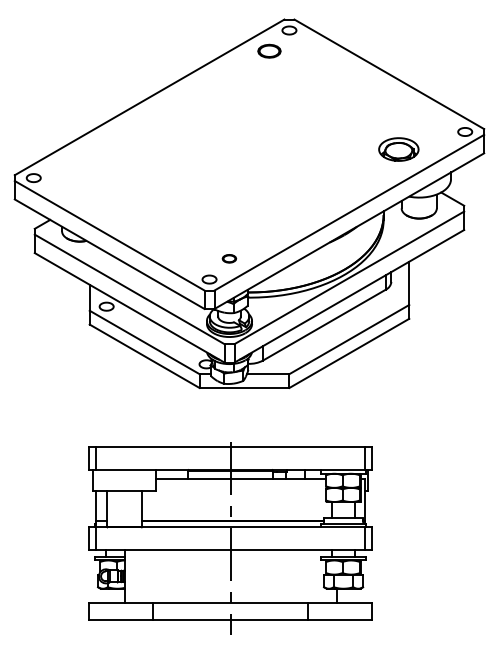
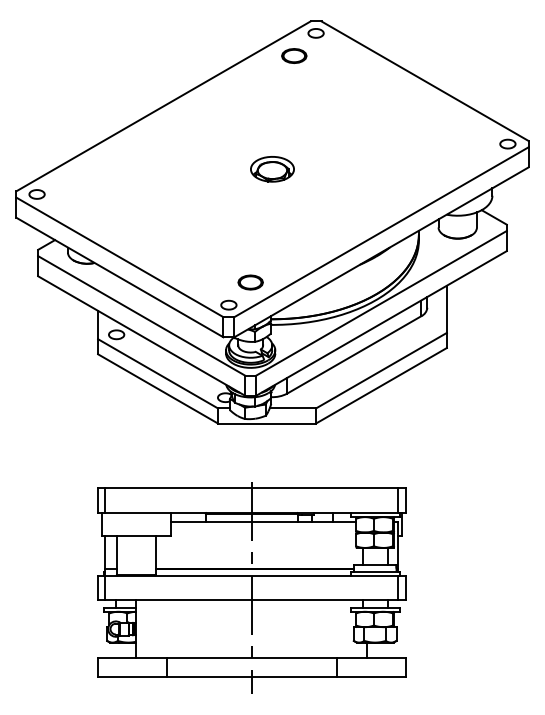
part: (398, 149) -> (272, 169), moved
part: (229, 258) -> (250, 282), size x1.67

